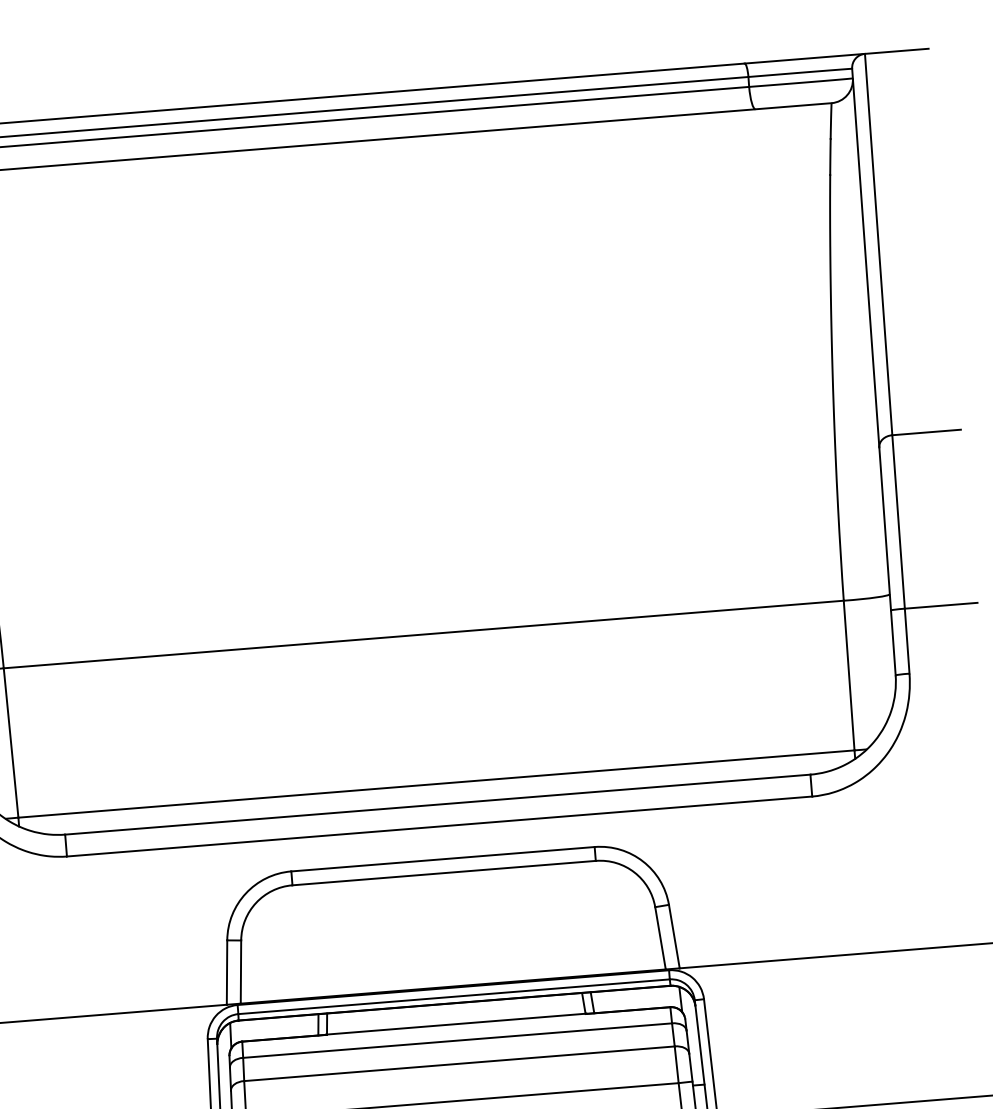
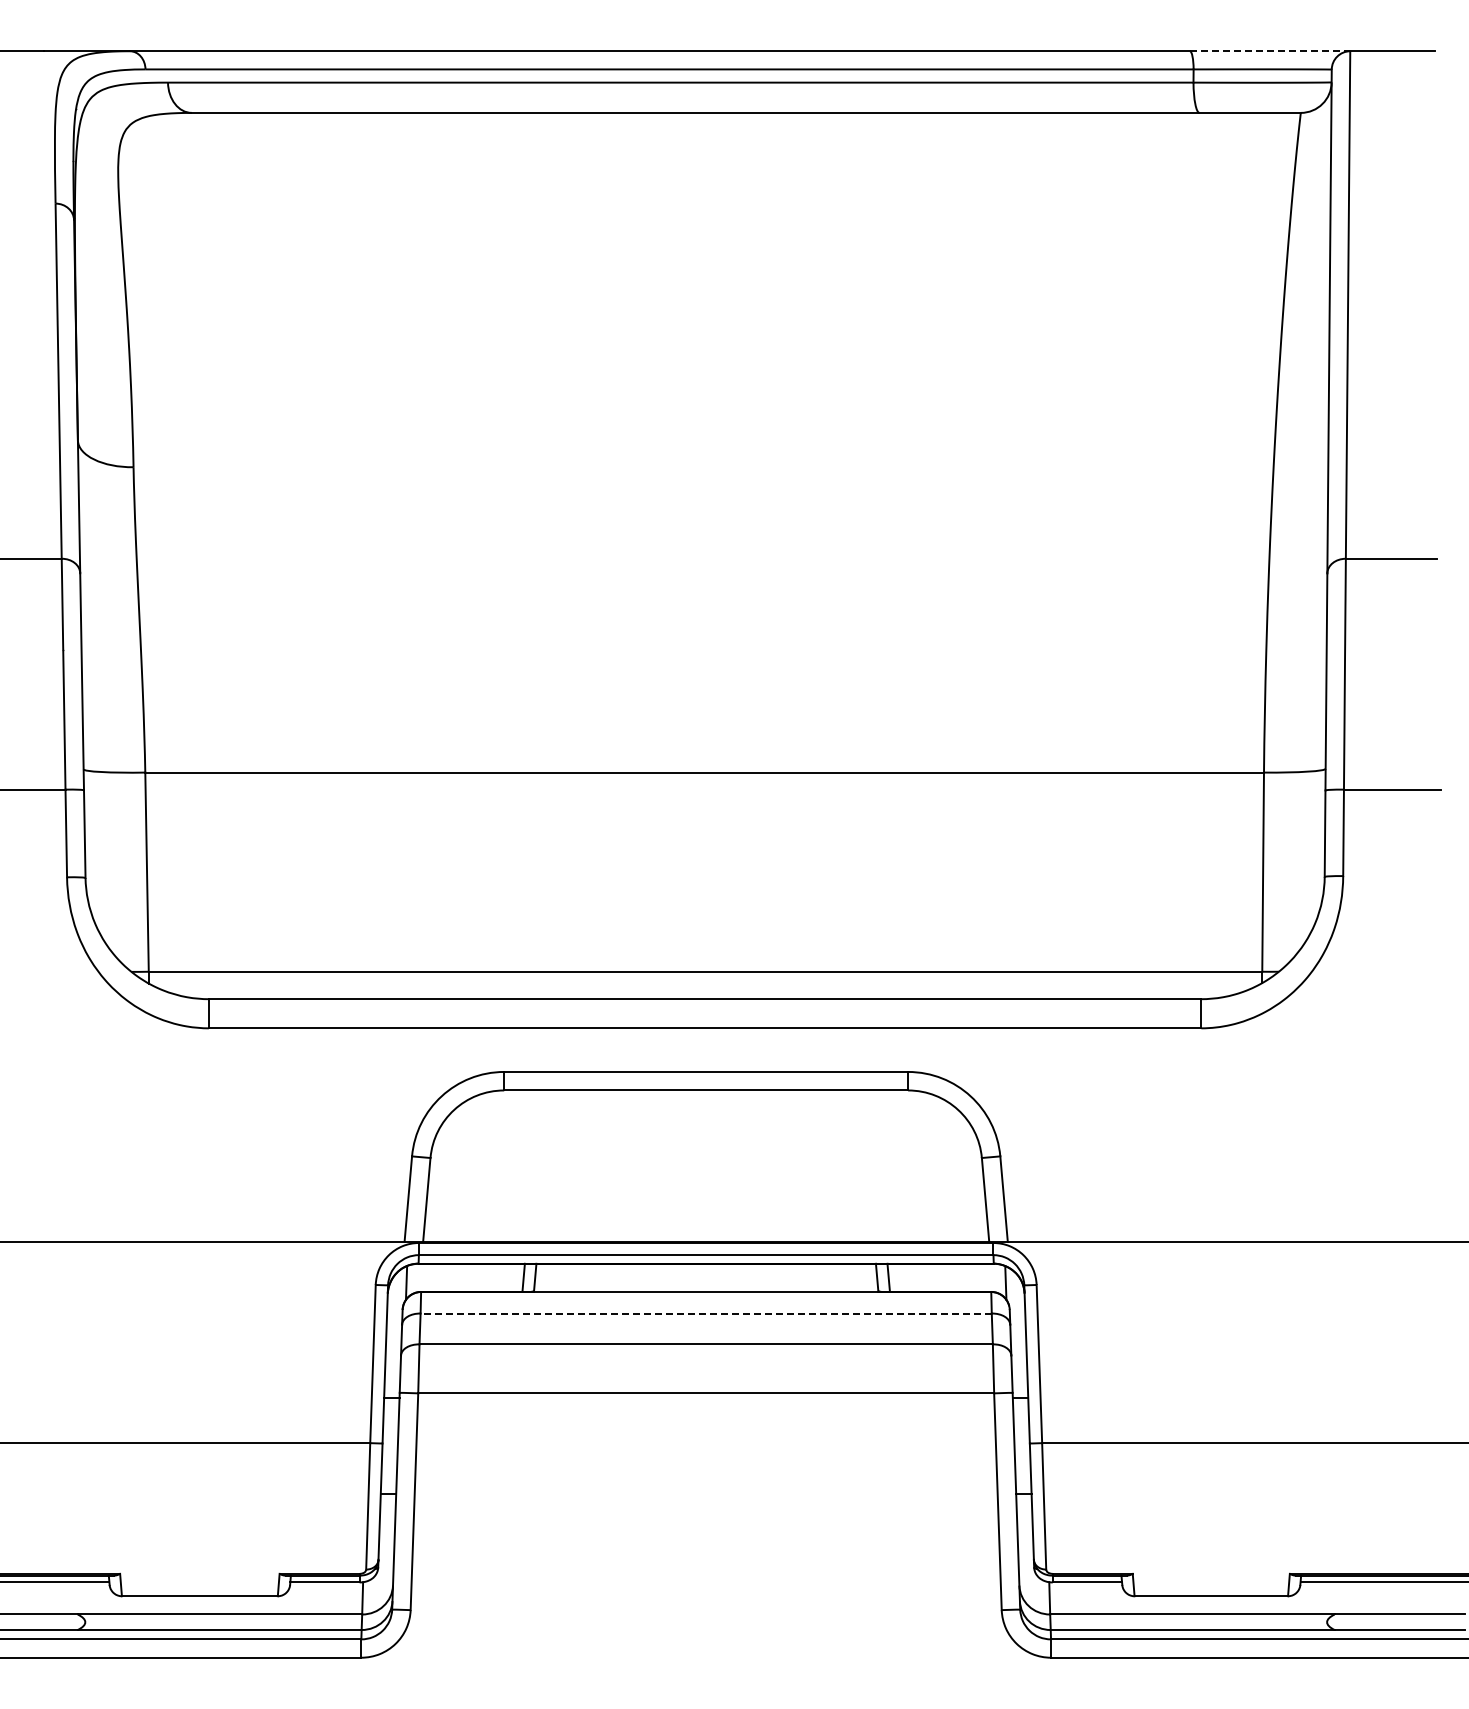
line: (805, 58) -> (1270, 51), solid -> dashed
line: (457, 1040) -> (706, 1313), solid -> dashed

